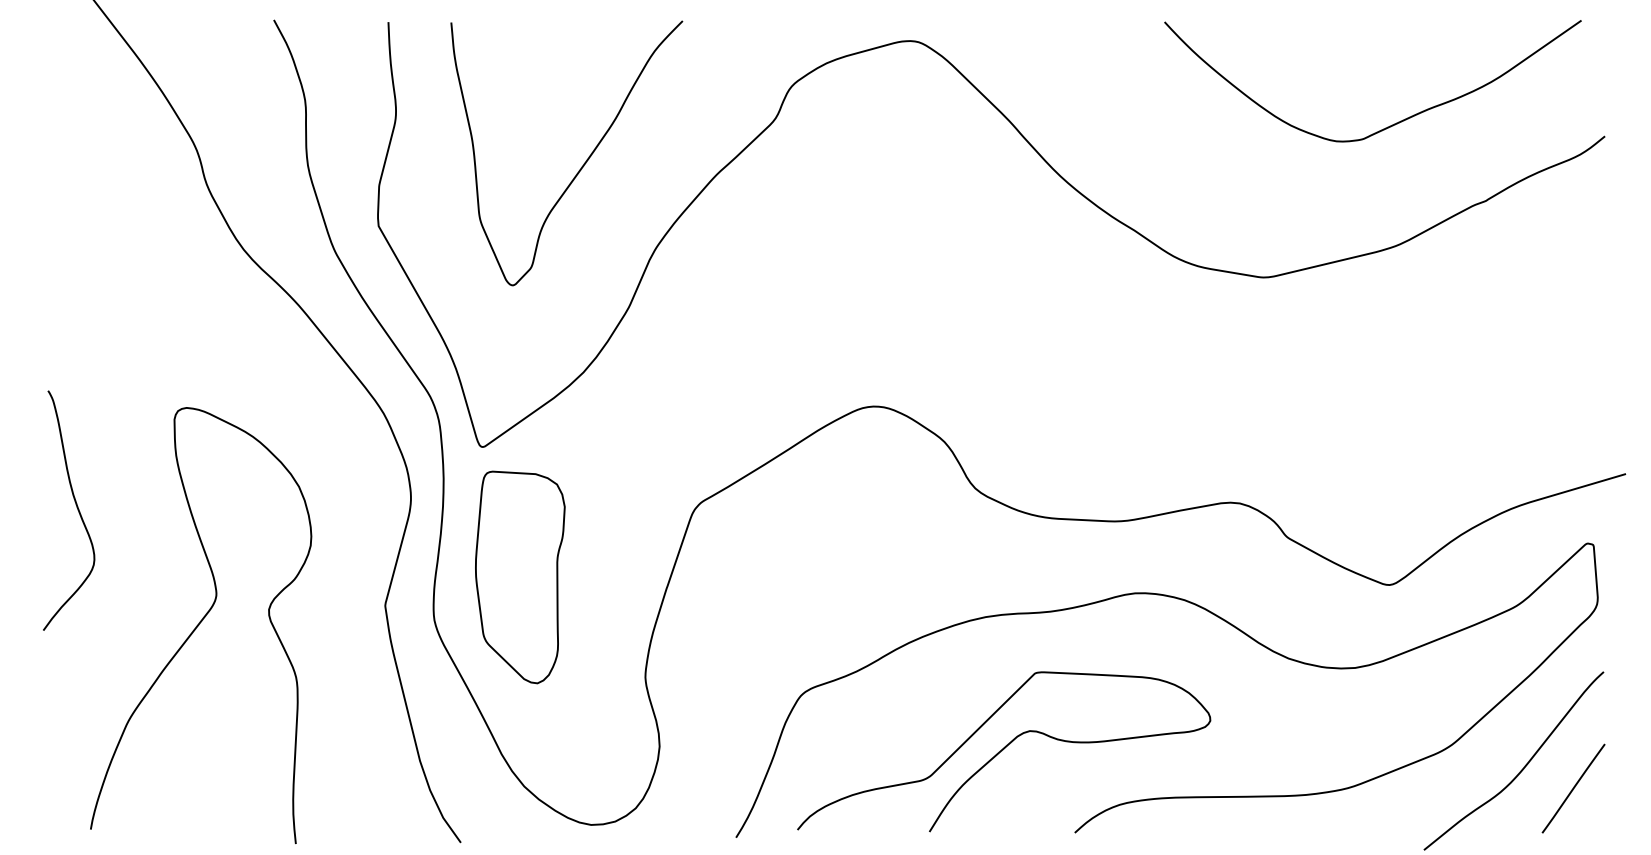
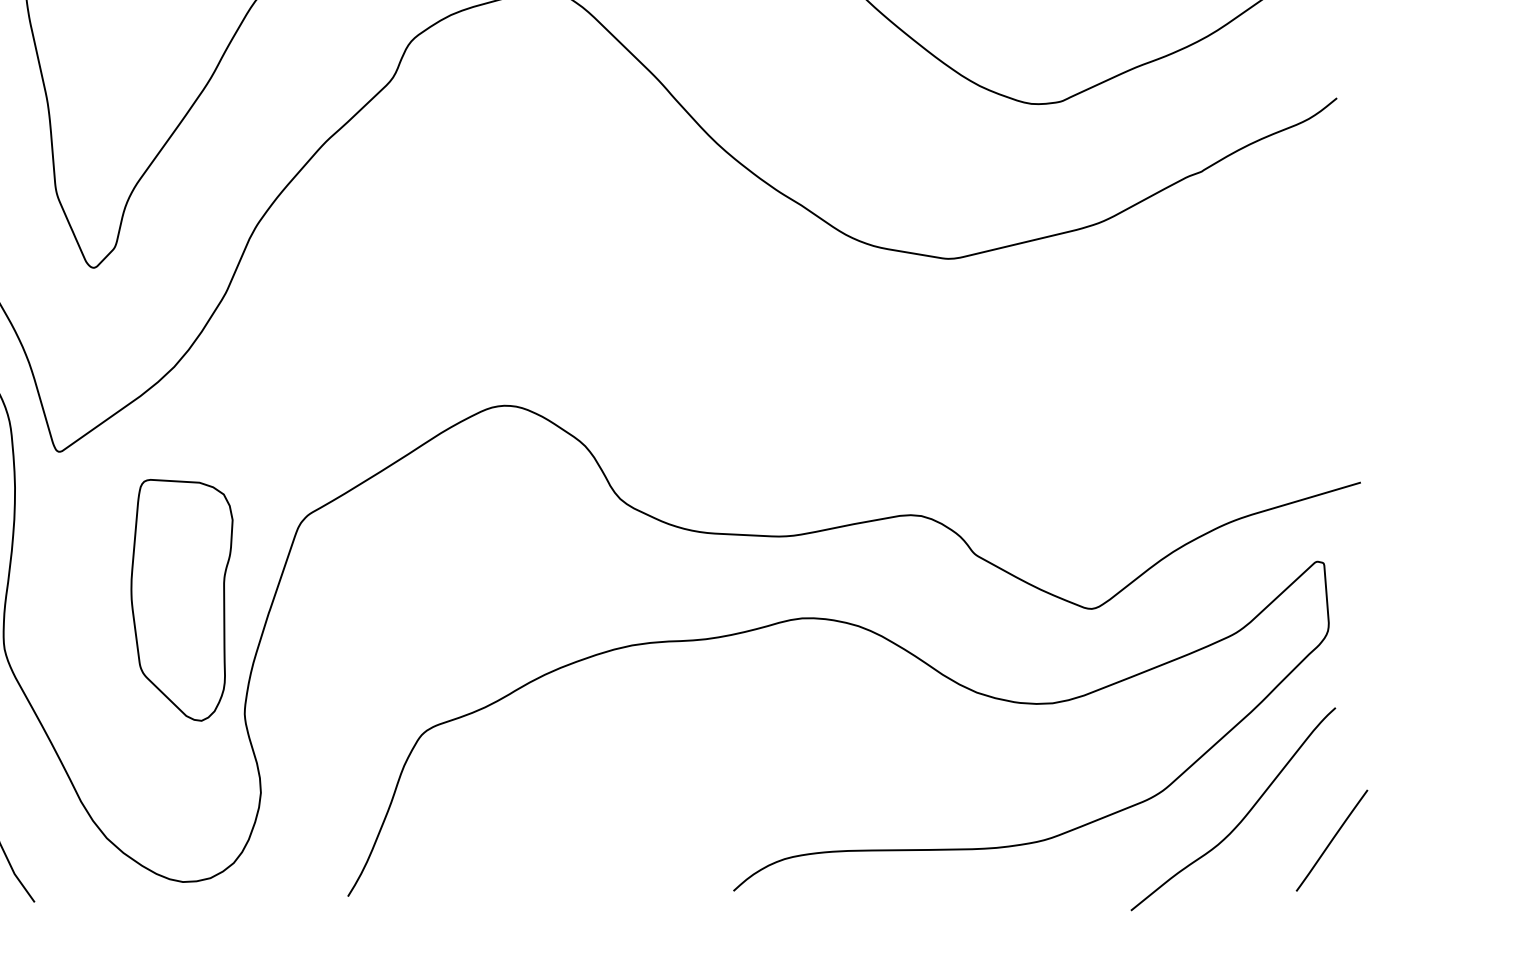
part: (520, 577) -> (182, 600), moved
curve: (1003, 750) -> (652, 797), removed
line: (1573, 788) -> (1331, 840), moved

